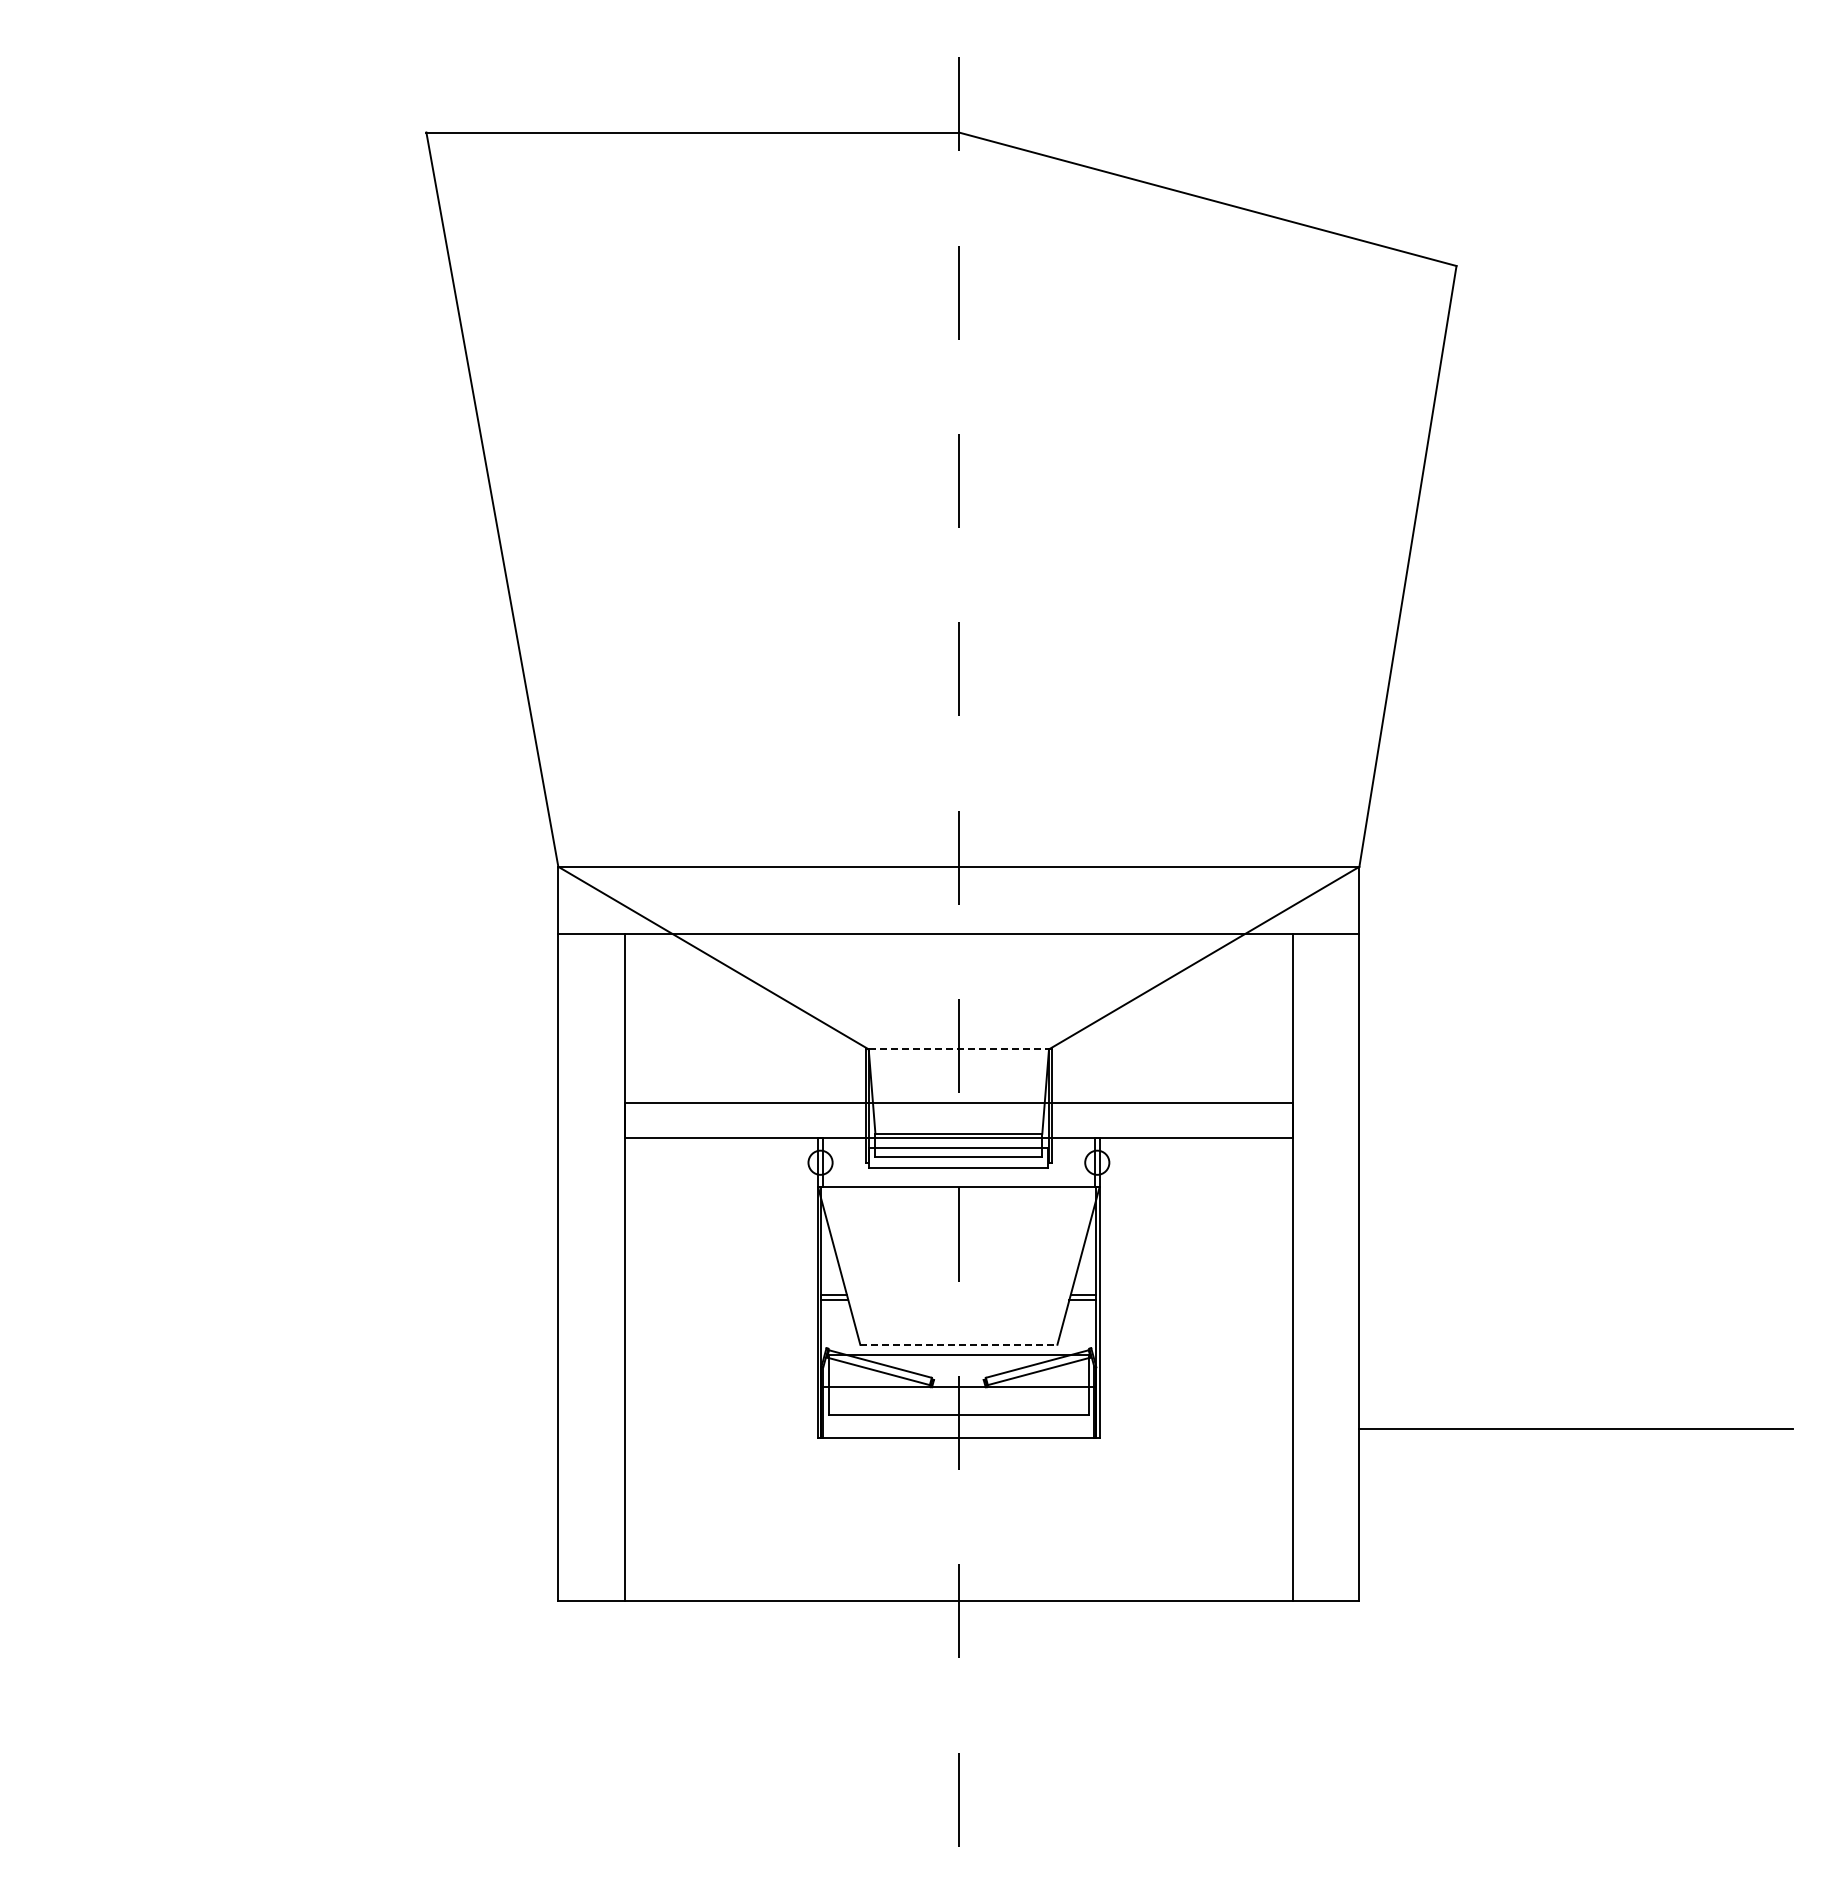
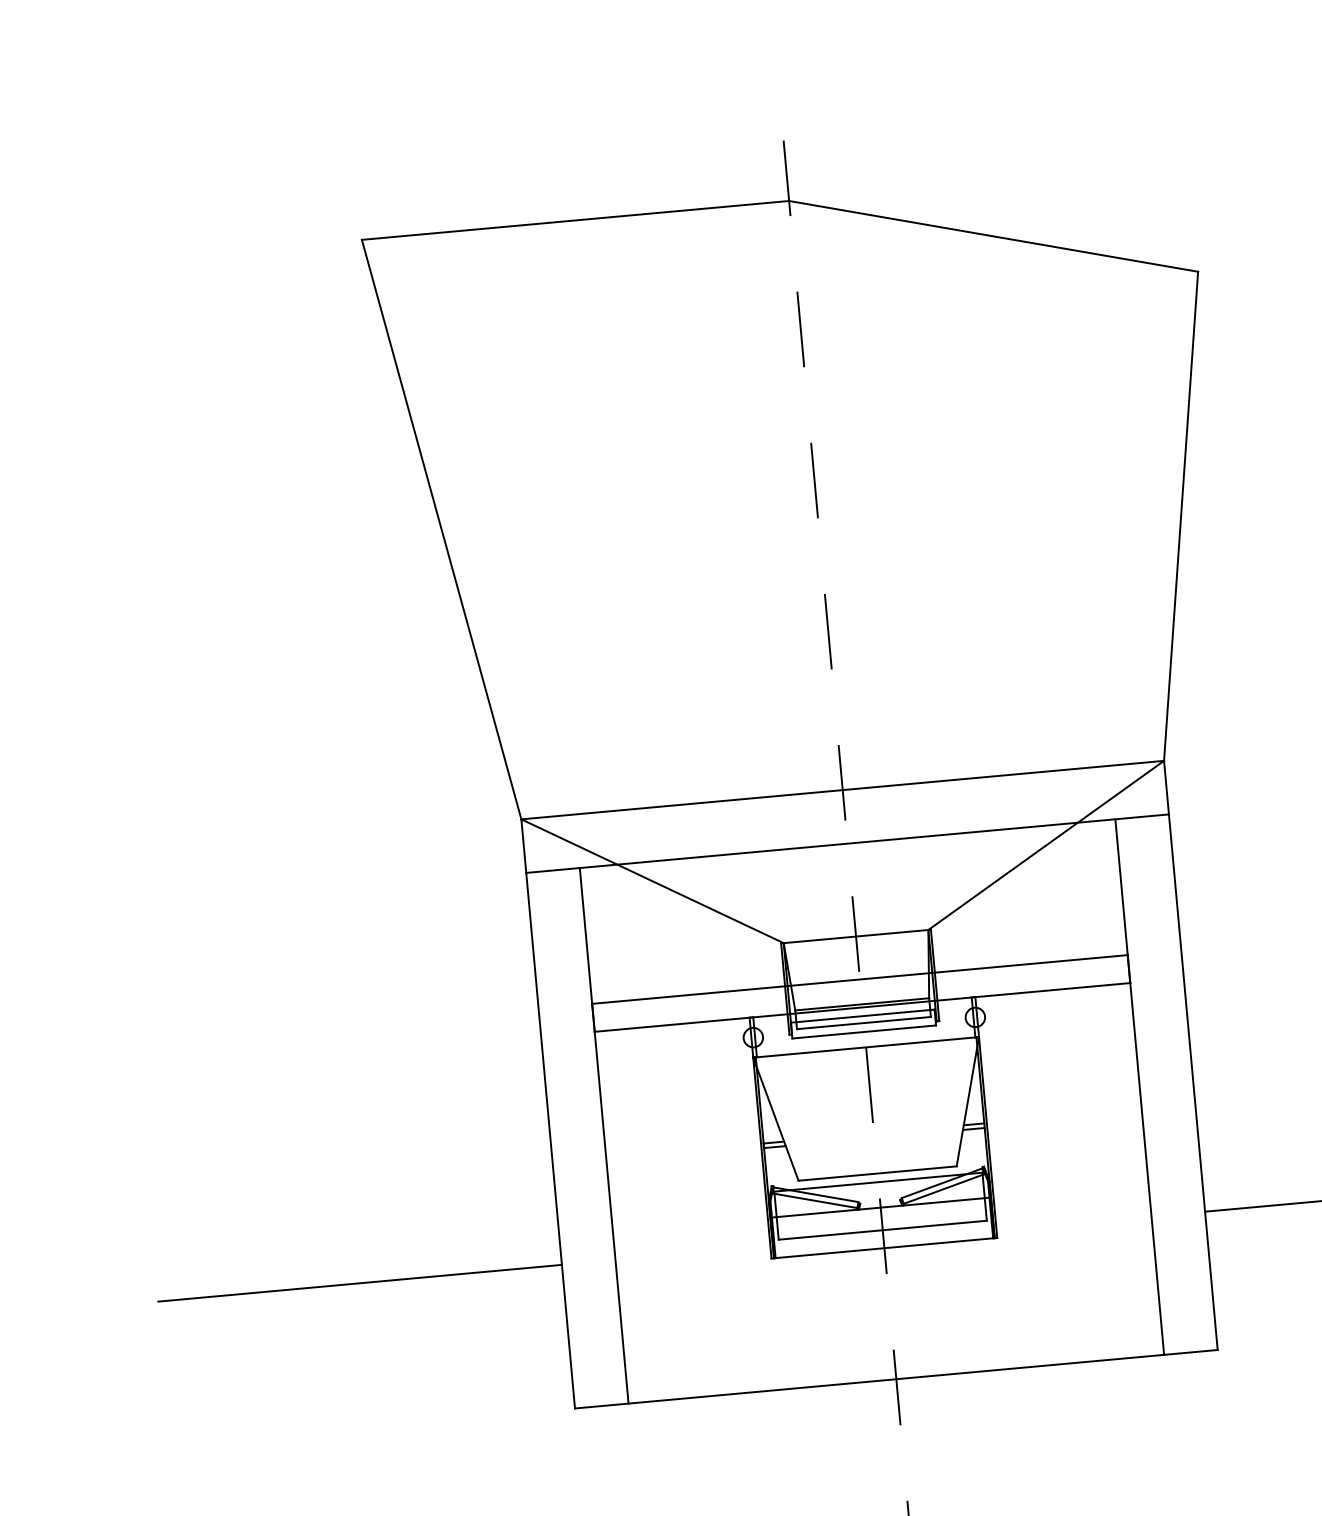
line: (959, 1049) -> (856, 936), dashed -> solid
line: (958, 1344) -> (877, 1173), dashed -> solid
line: (306, 1422) -> (359, 1283), added

